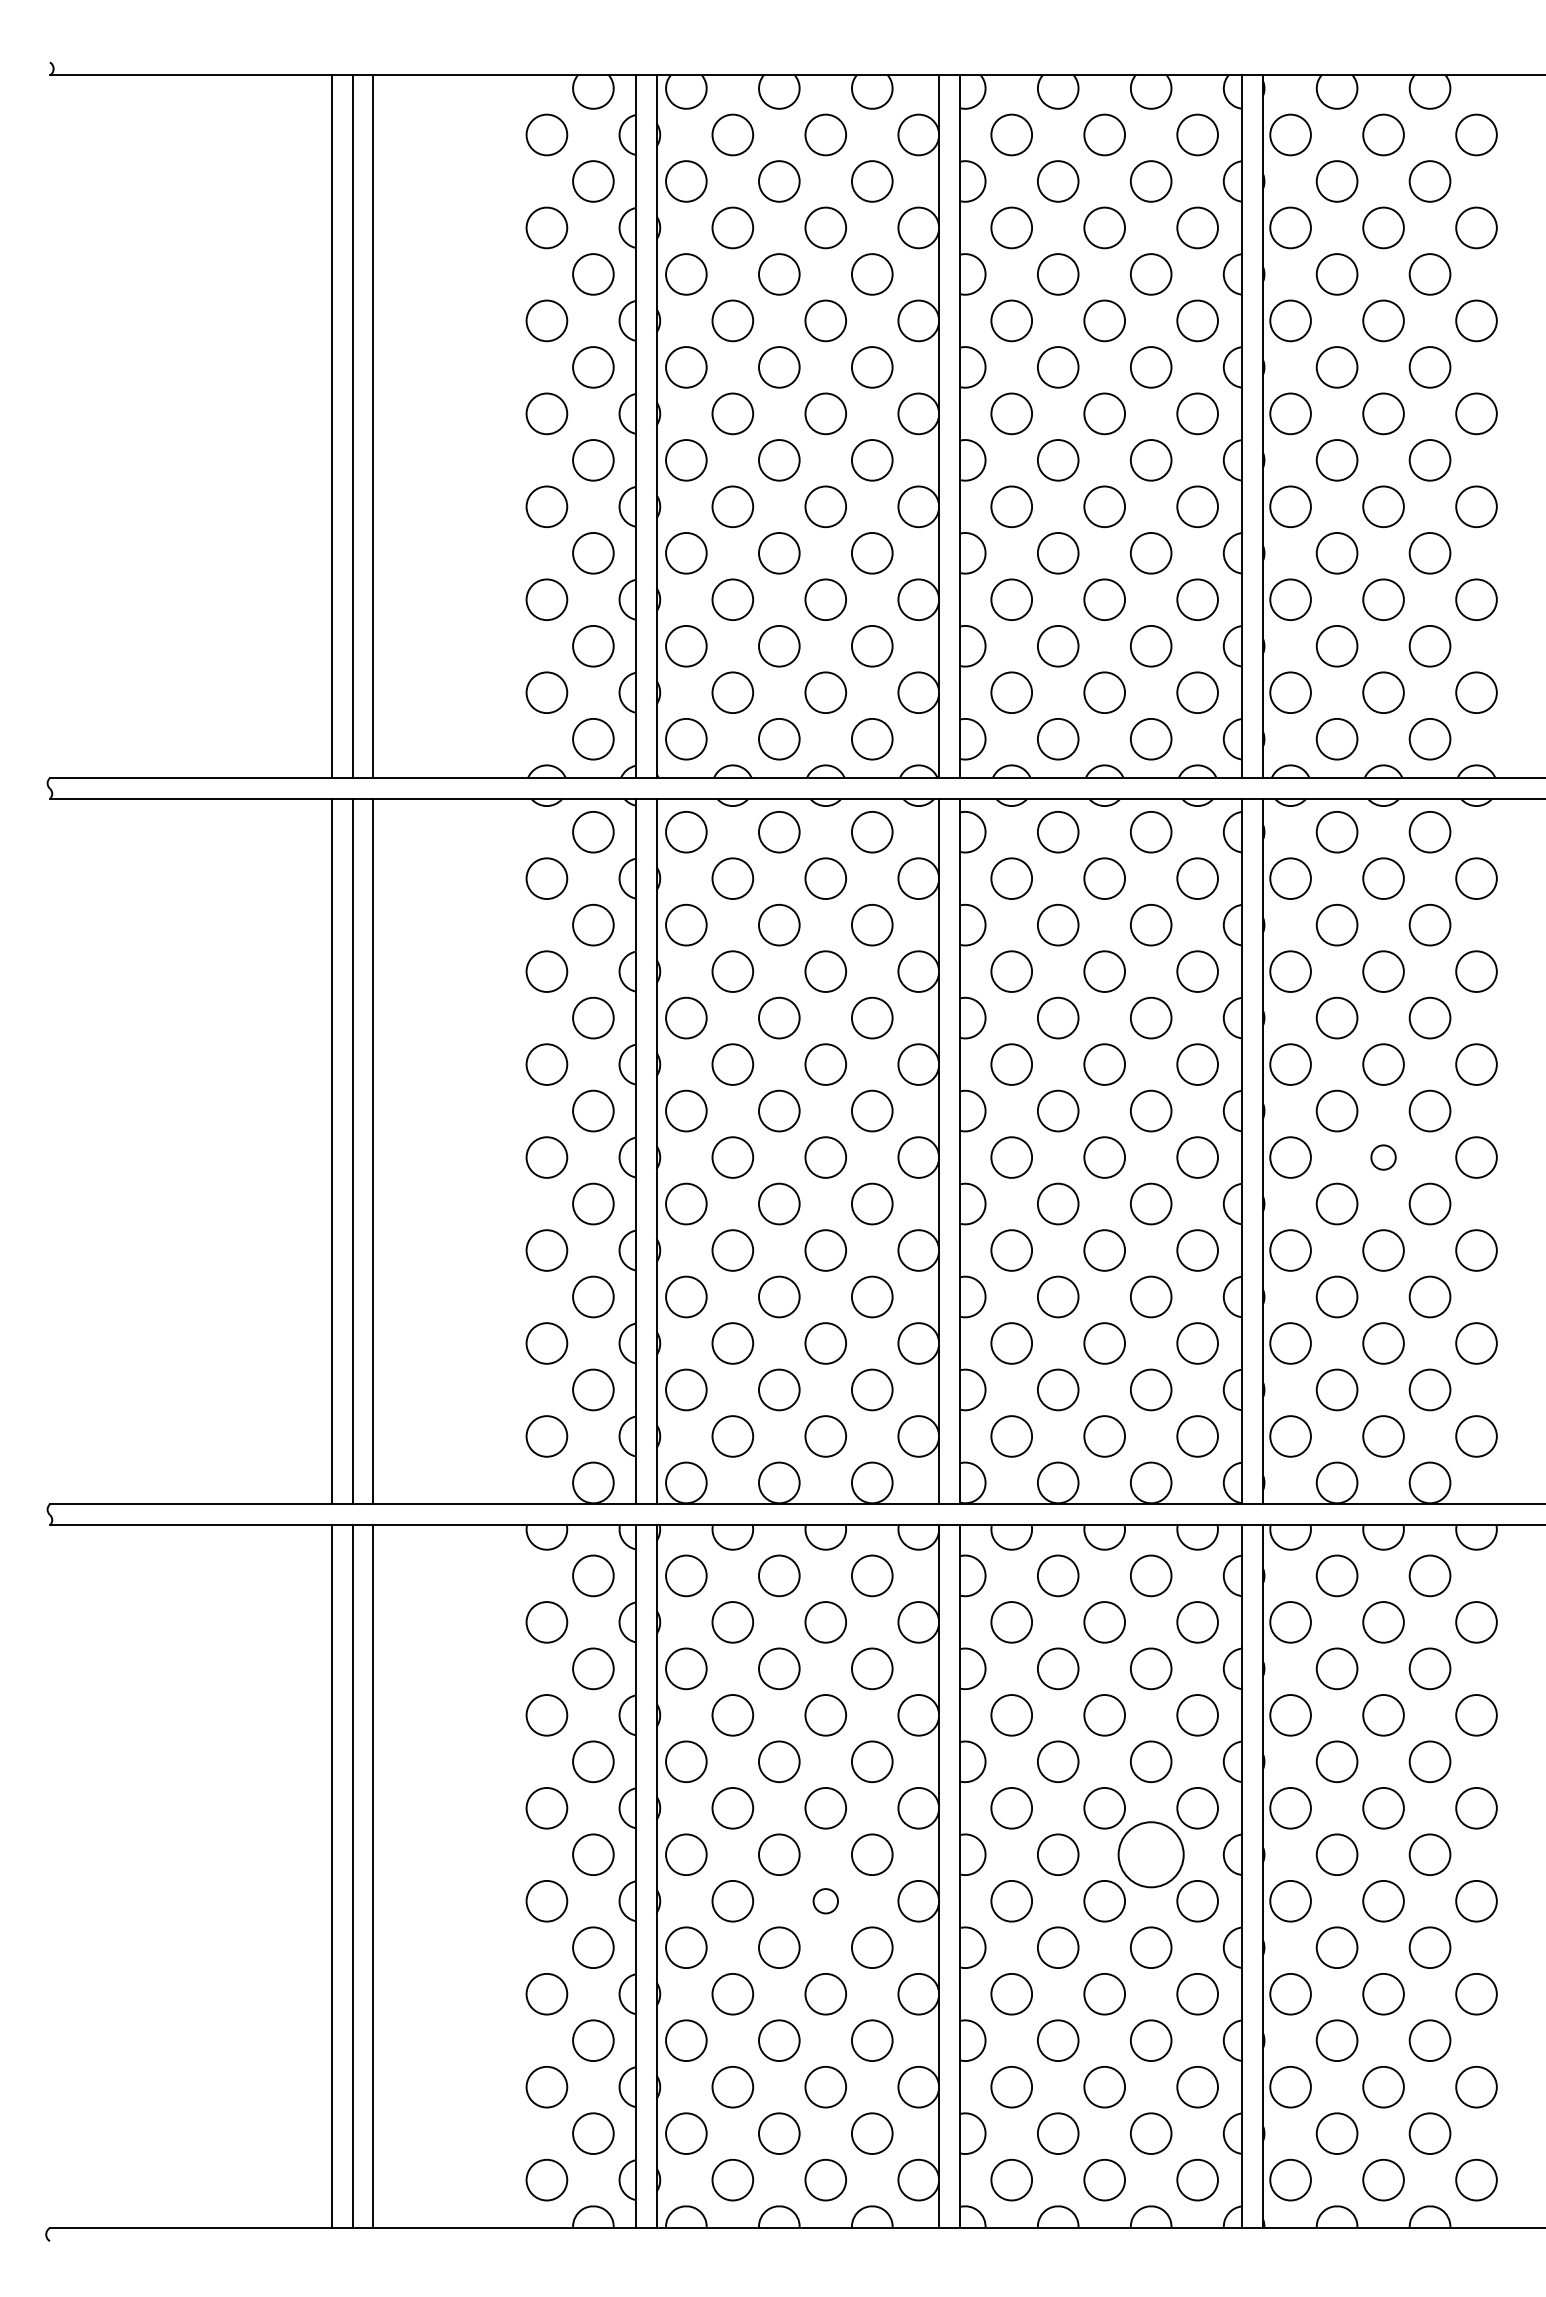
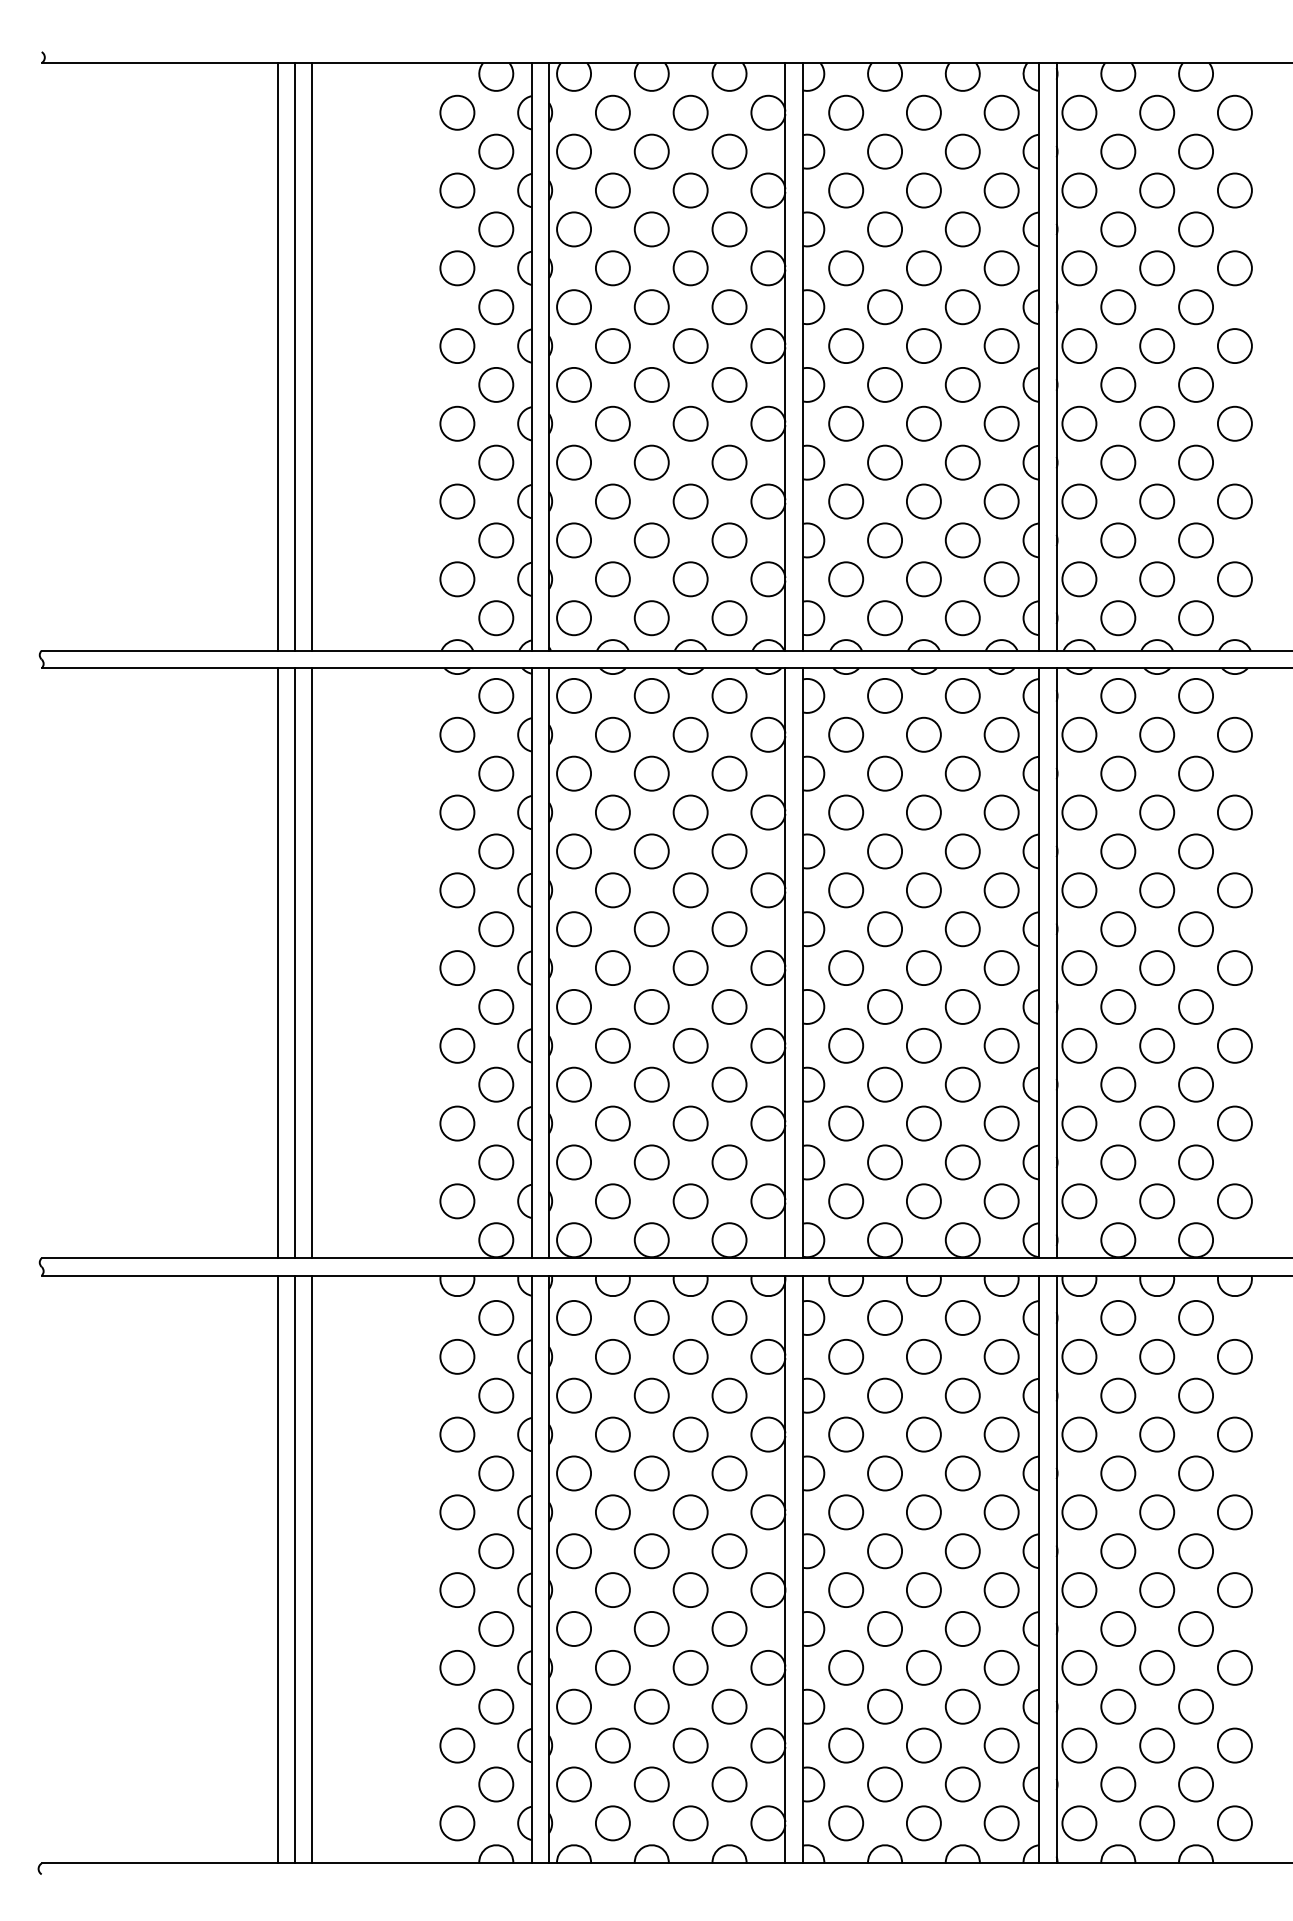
circle: (1383, 1157) -> (1157, 968), size x1.67
circle: (1150, 1854) -> (962, 1550), size x0.62
circle: (825, 1900) -> (690, 1589), size x1.67

